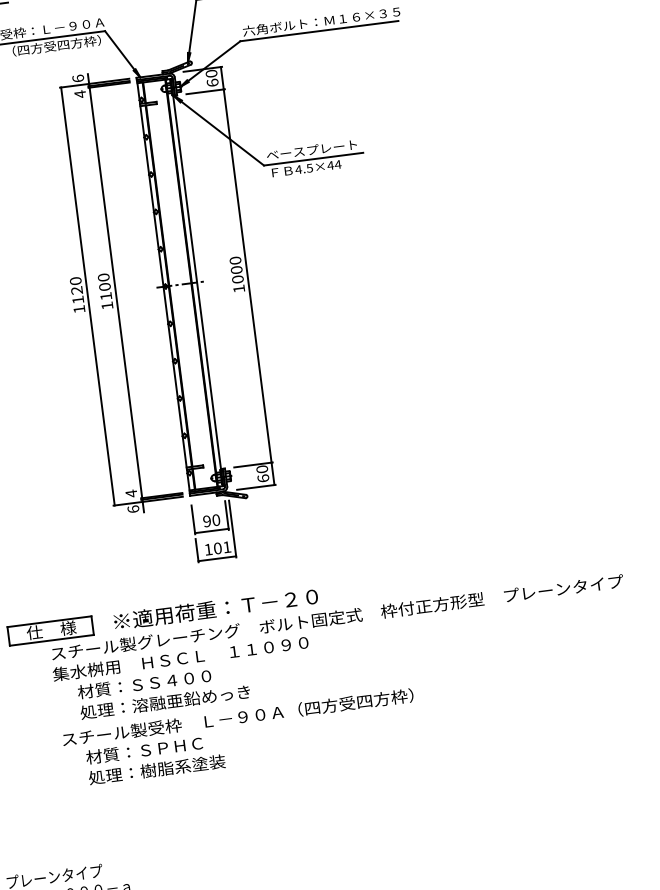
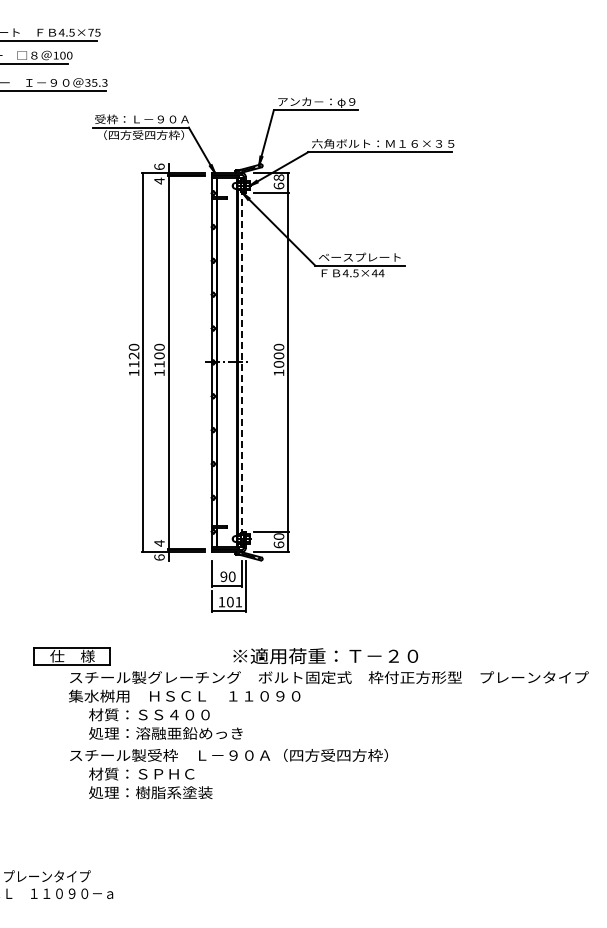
text: (210, 73) -> (278, 177), 60 -> 68
line: (197, 282) -> (242, 362), solid -> dashed
text: (215, 609) -> (325, 656), moved

